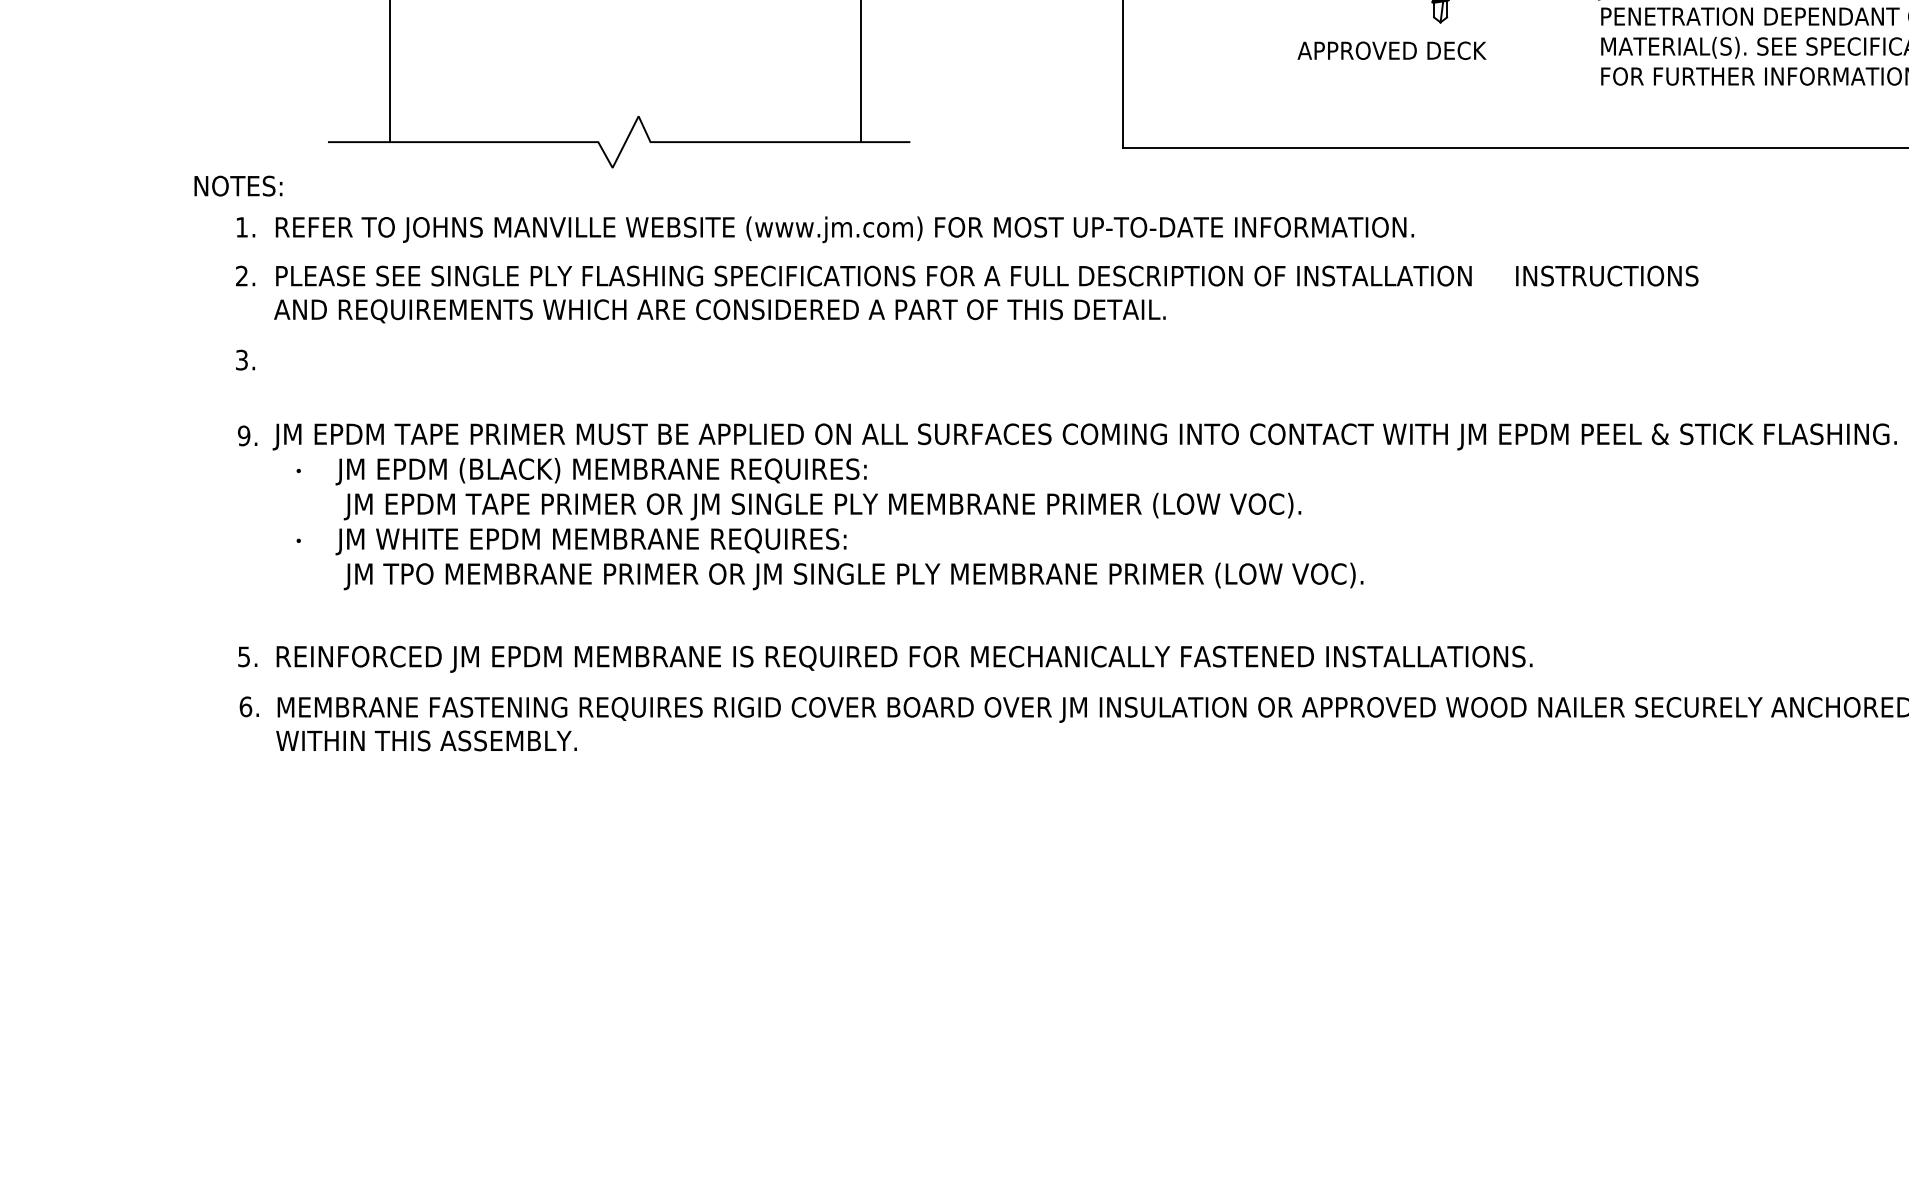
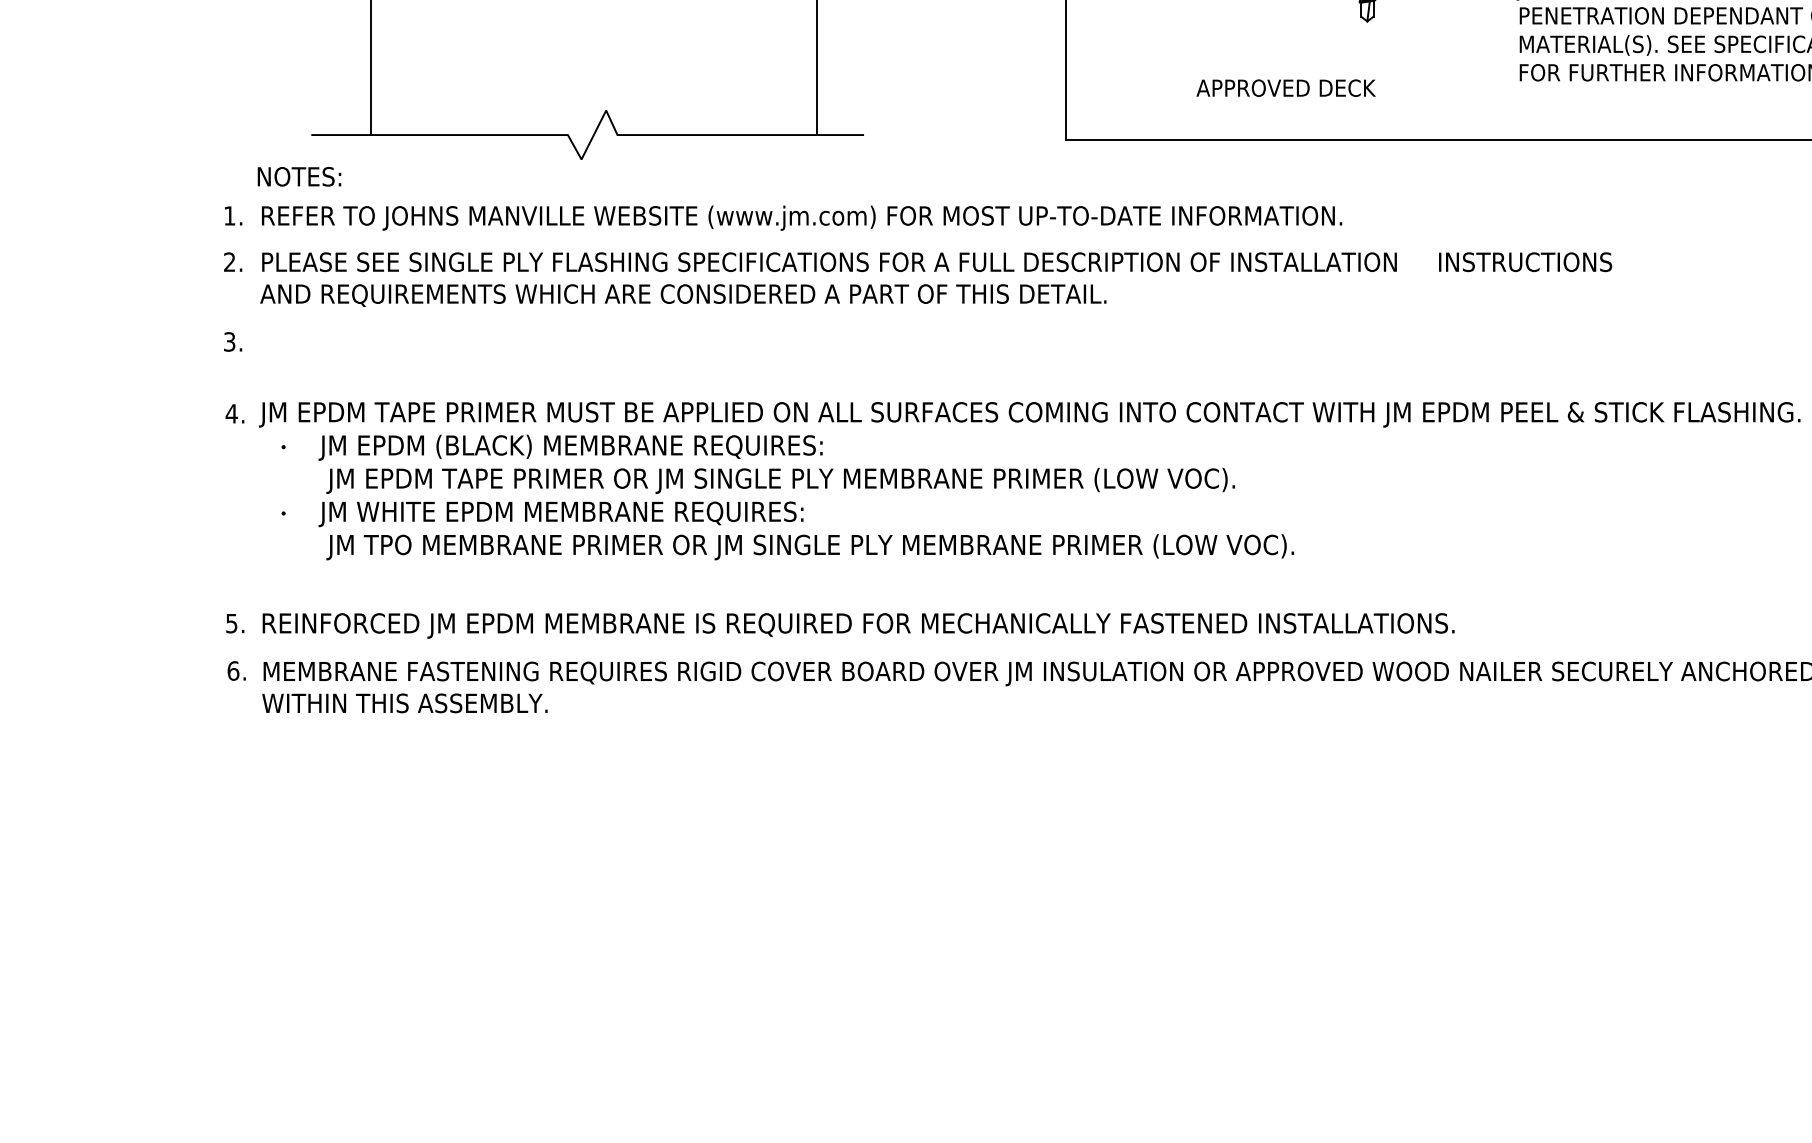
text: (1391, 50) -> (1285, 87), moved
text: (238, 185) -> (299, 176), moved
text: (243, 435) -> (231, 413), 9. -> 4.

